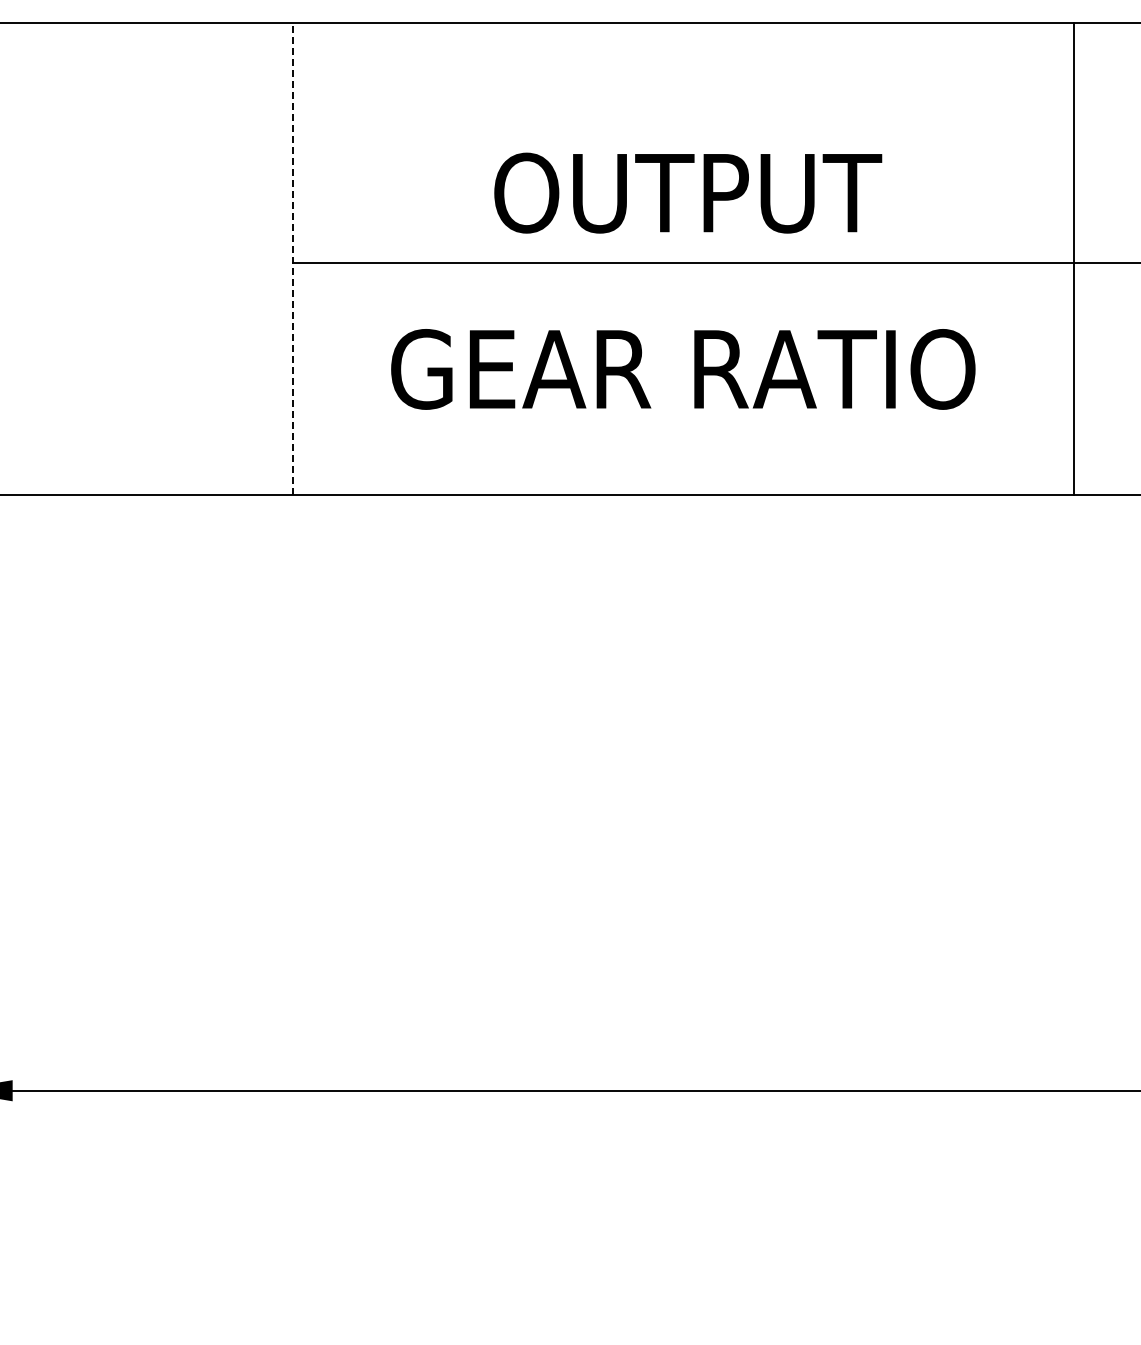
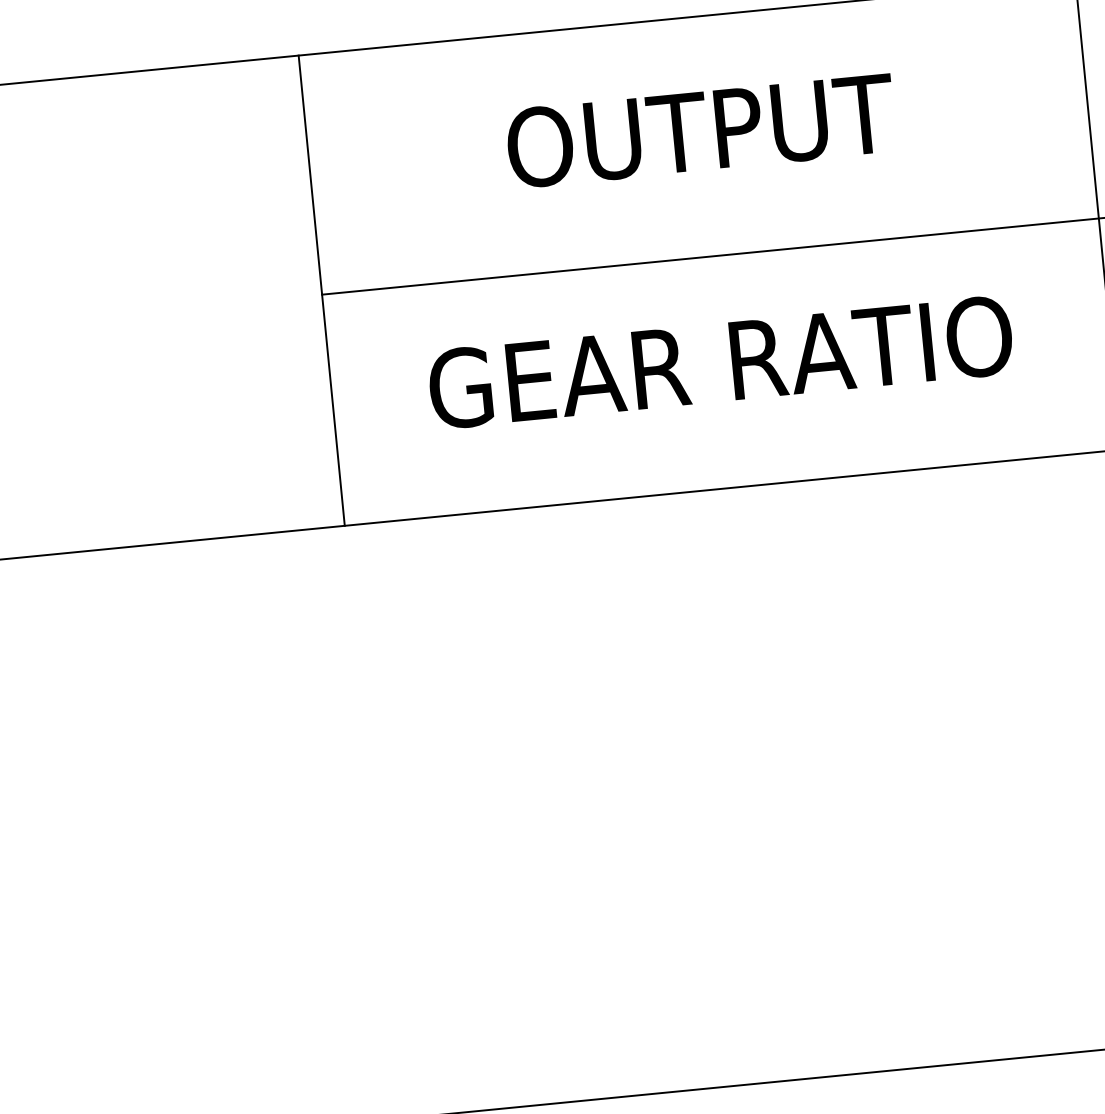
text: (688, 192) -> (701, 130), moved
line: (293, 258) -> (322, 290), dashed -> solid

